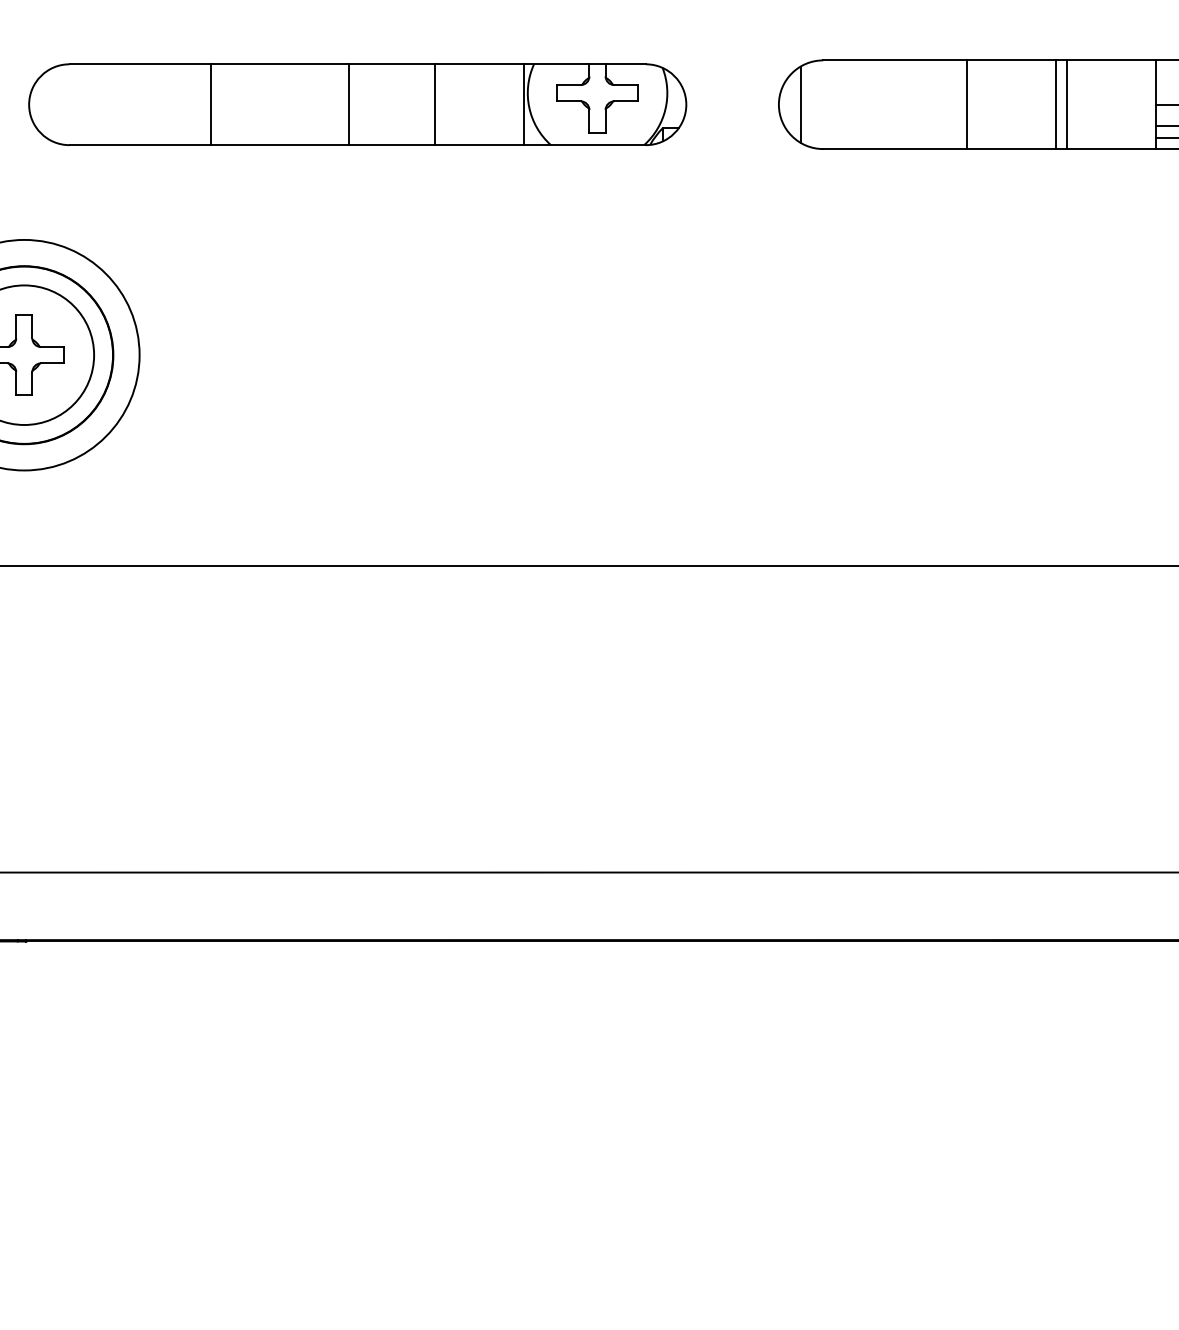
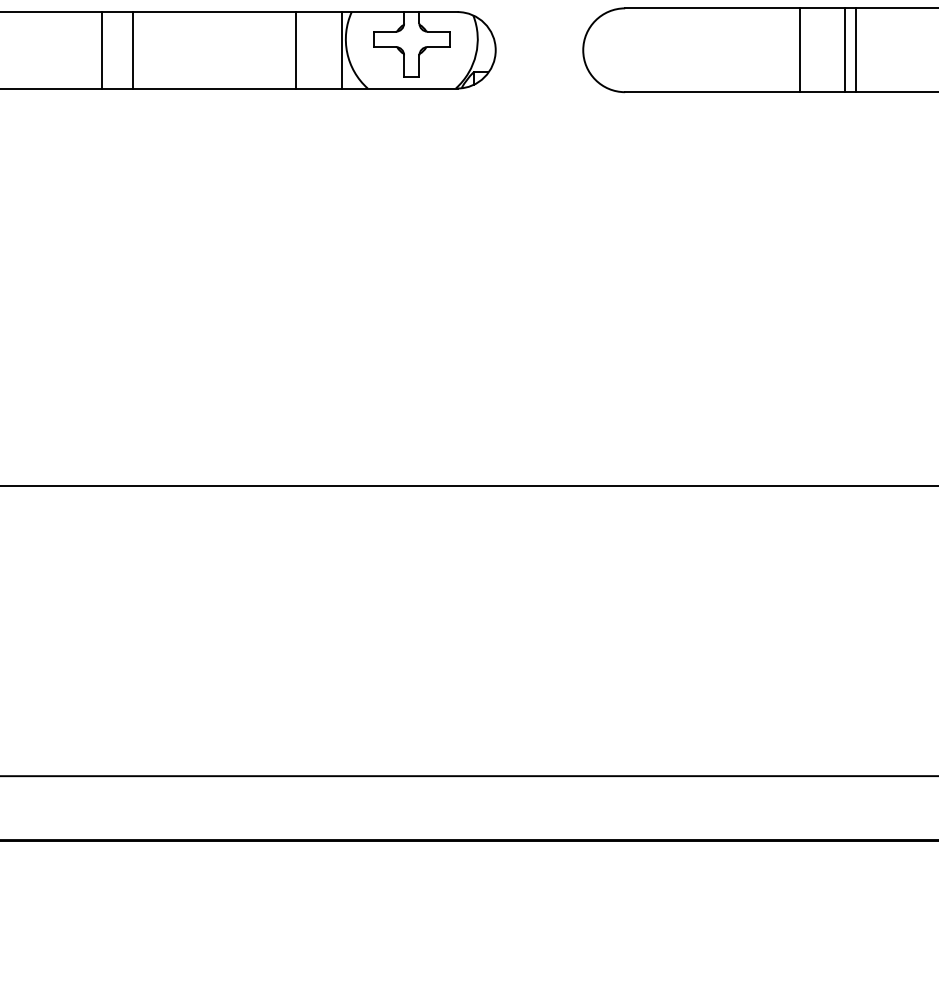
line: (210, 104) -> (101, 50), moved
line: (349, 104) -> (132, 50), moved
line: (435, 104) -> (296, 50), moved
line: (801, 104) -> (604, 50), removed
line: (967, 104) -> (800, 50), moved

